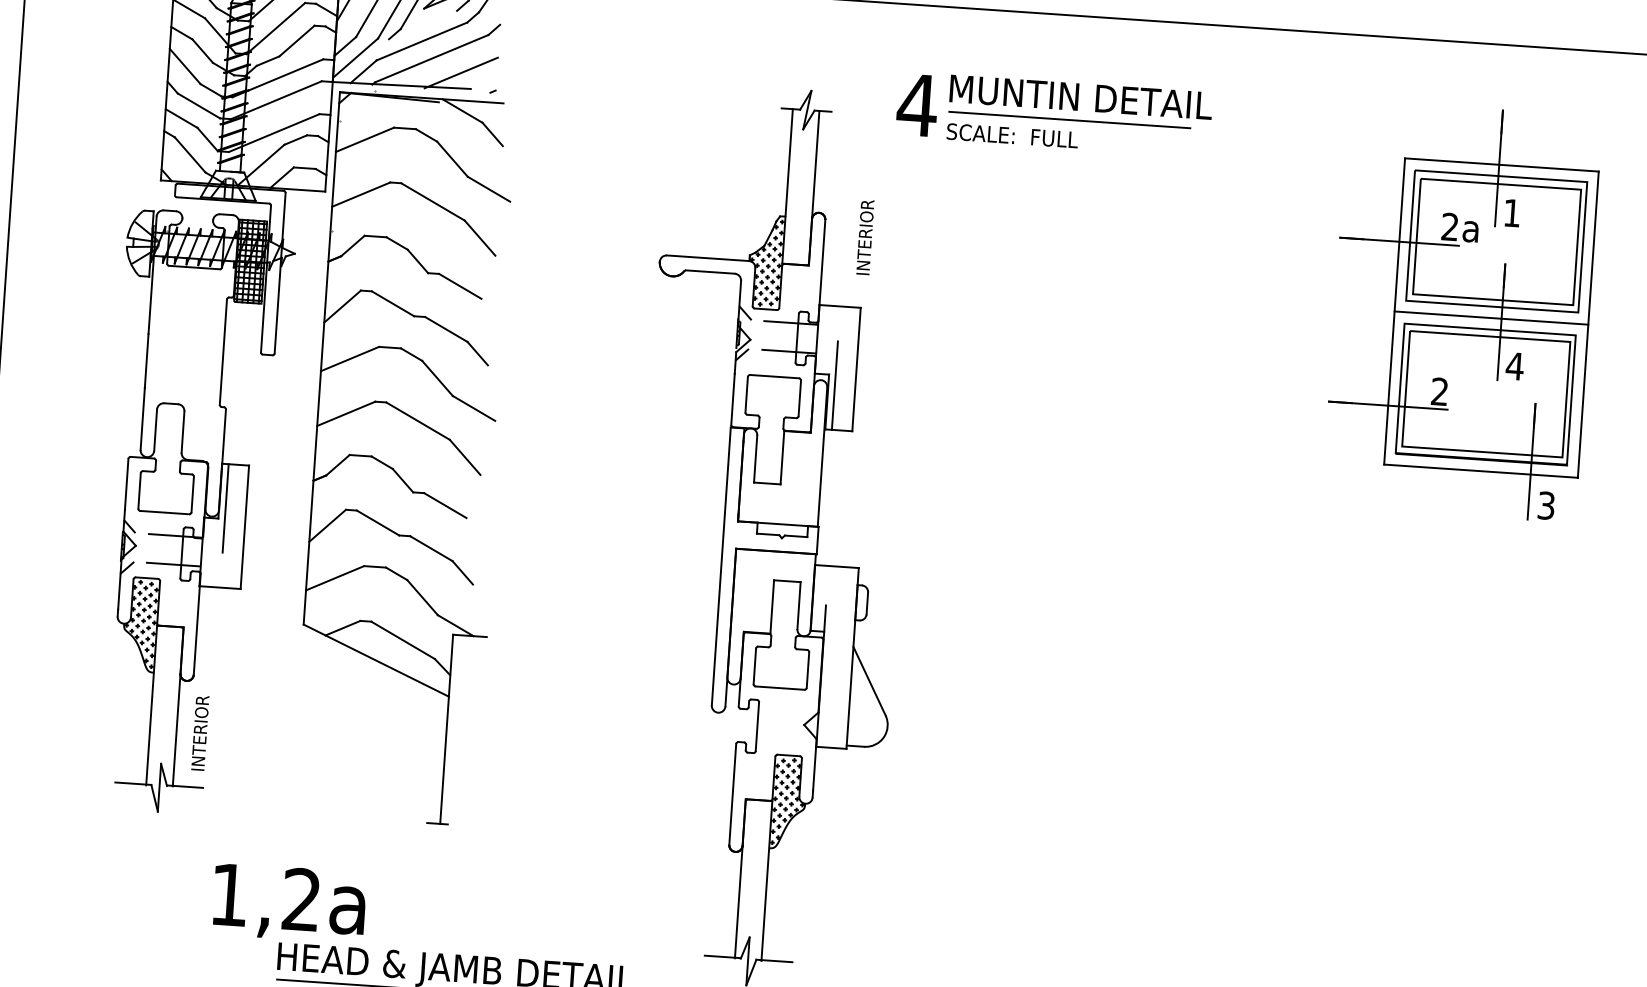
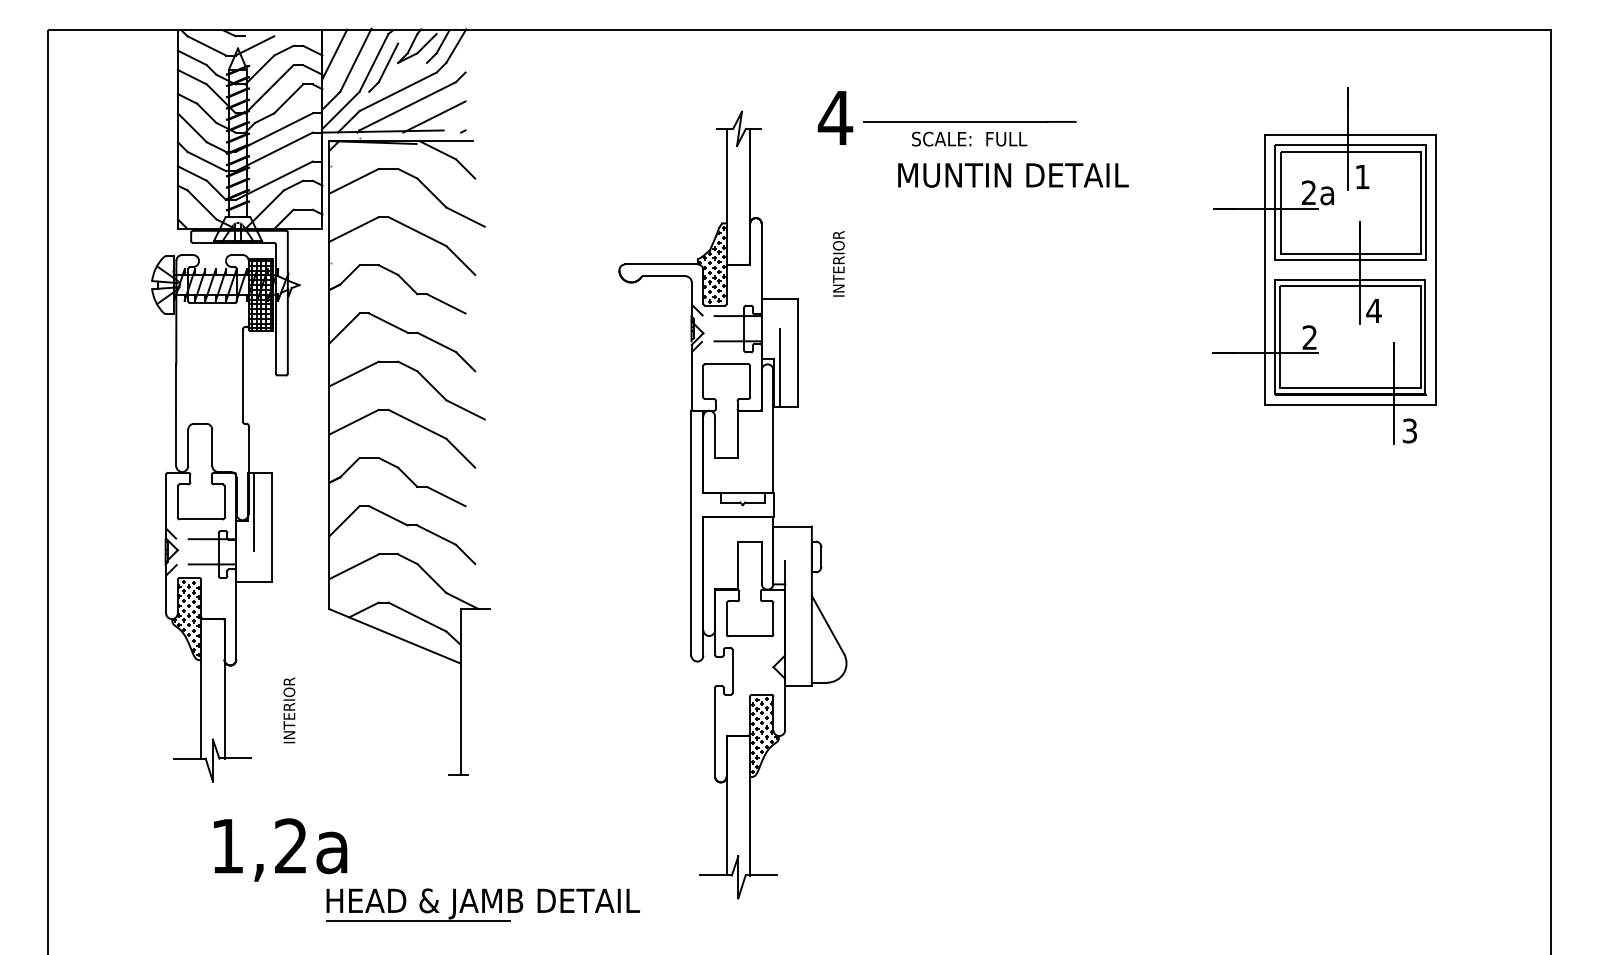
text: (1081, 97) -> (1013, 175), moved
text: (1012, 135) -> (969, 138), moved
text: (864, 237) -> (838, 263), moved
line: (1491, 318) -> (1350, 270), removed
text: (200, 733) -> (289, 710), moved
text: (289, 902) -> (280, 849), moved

